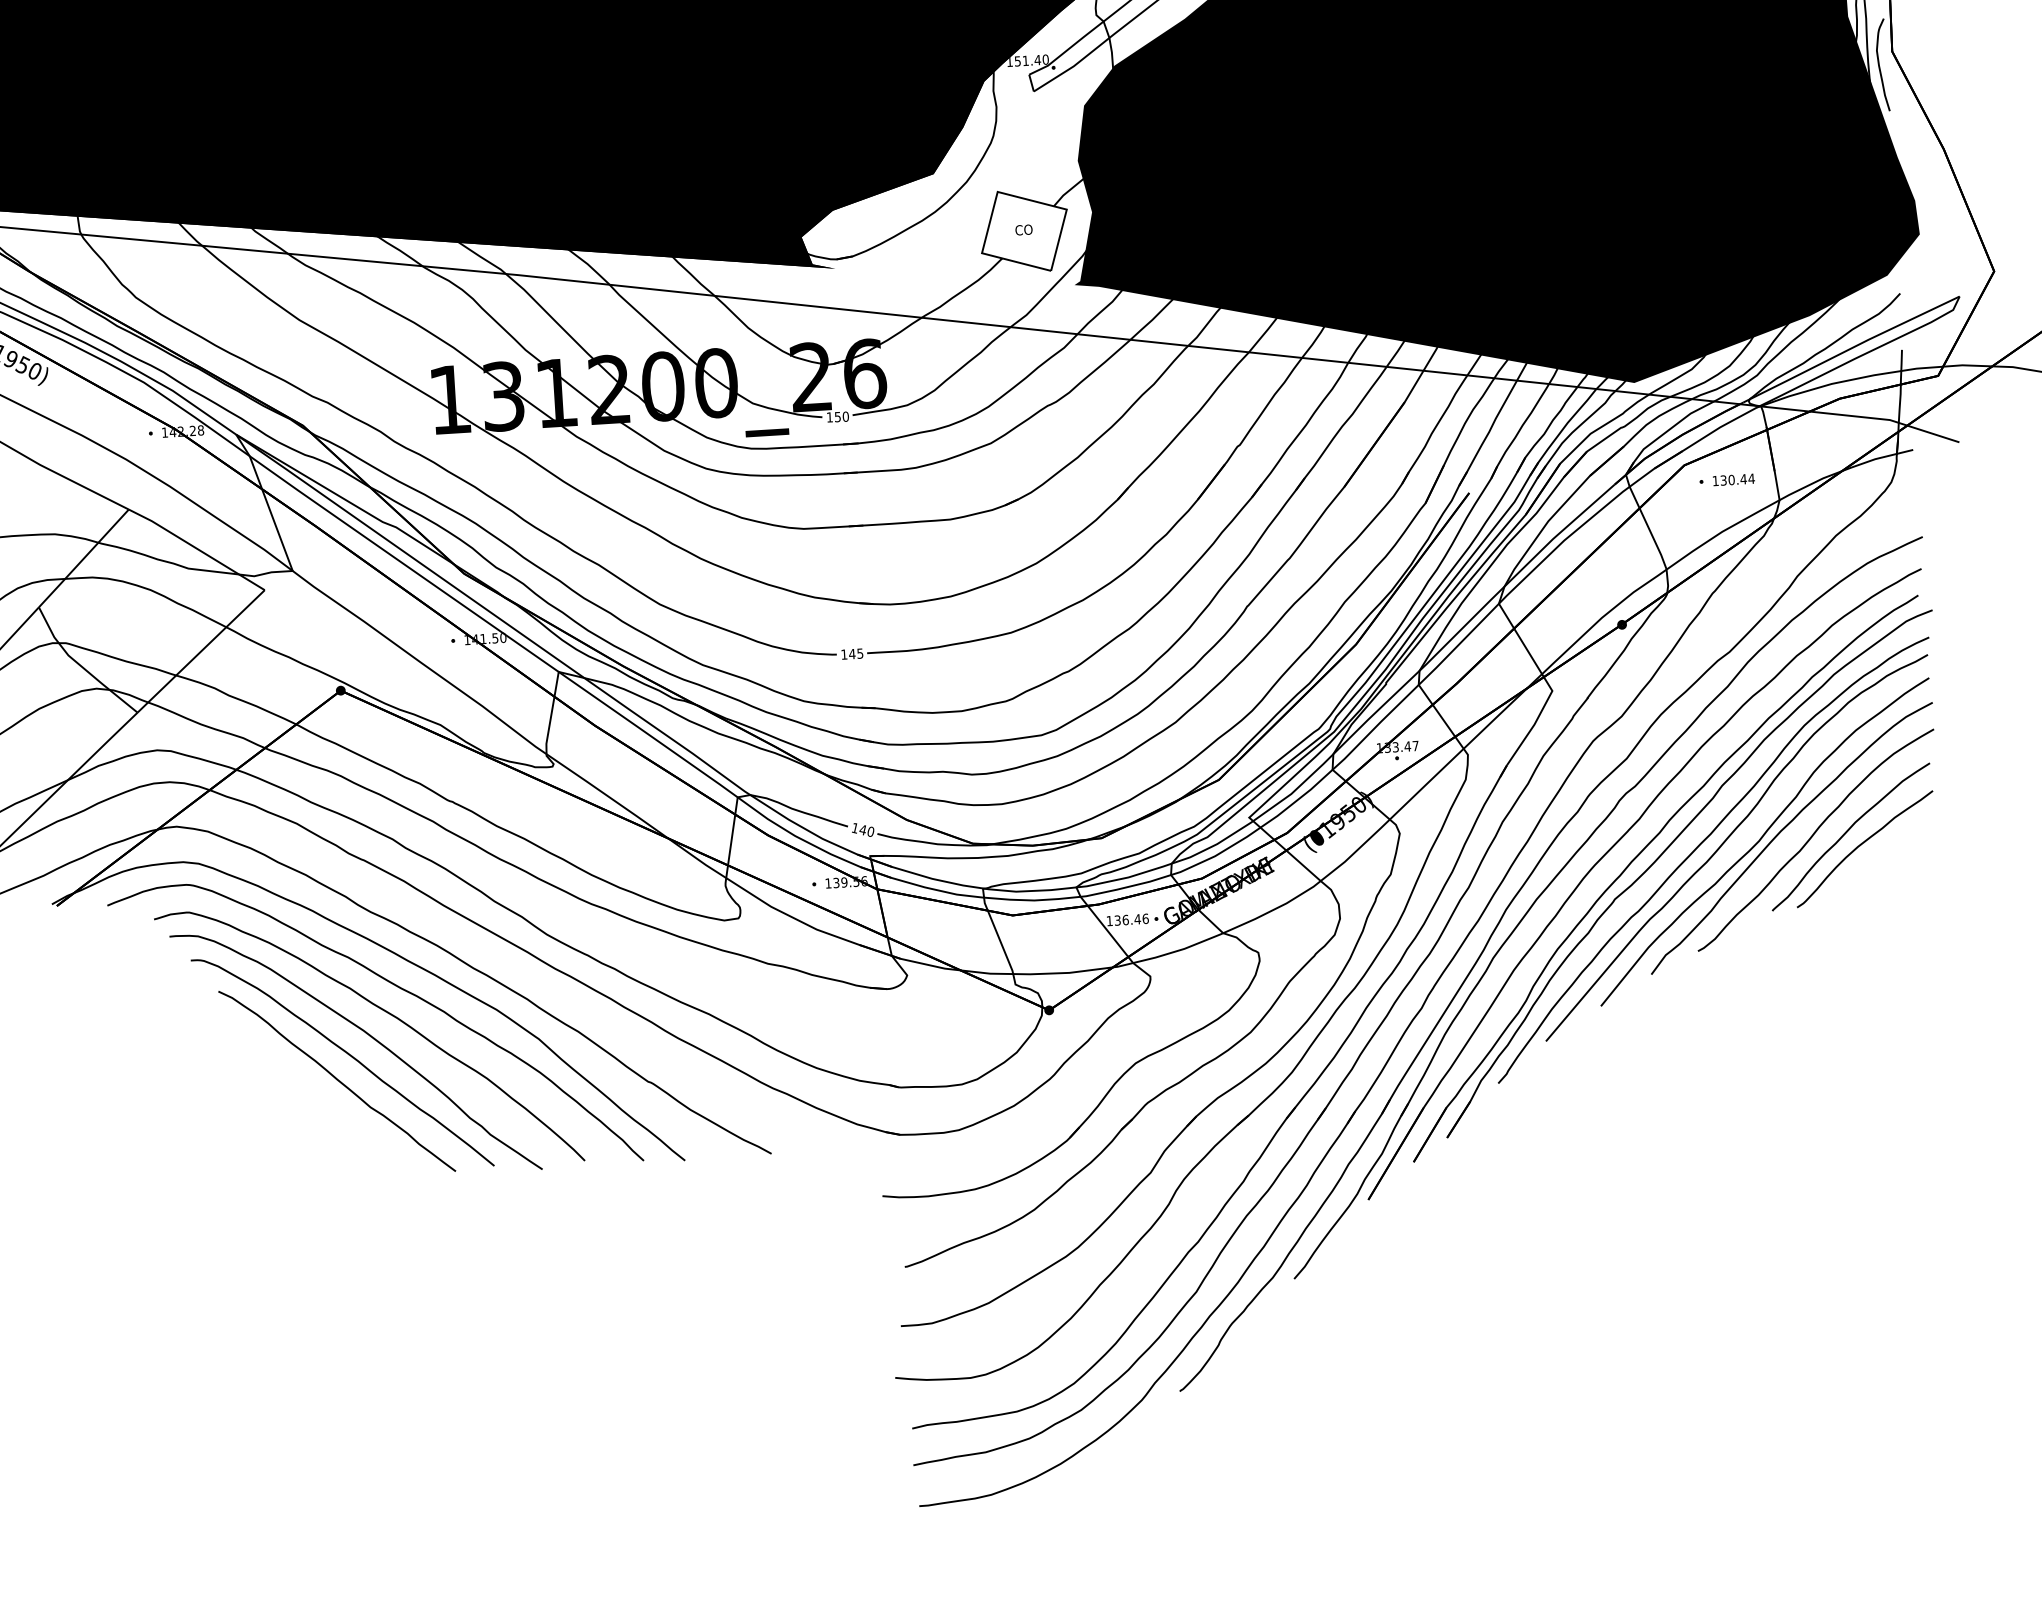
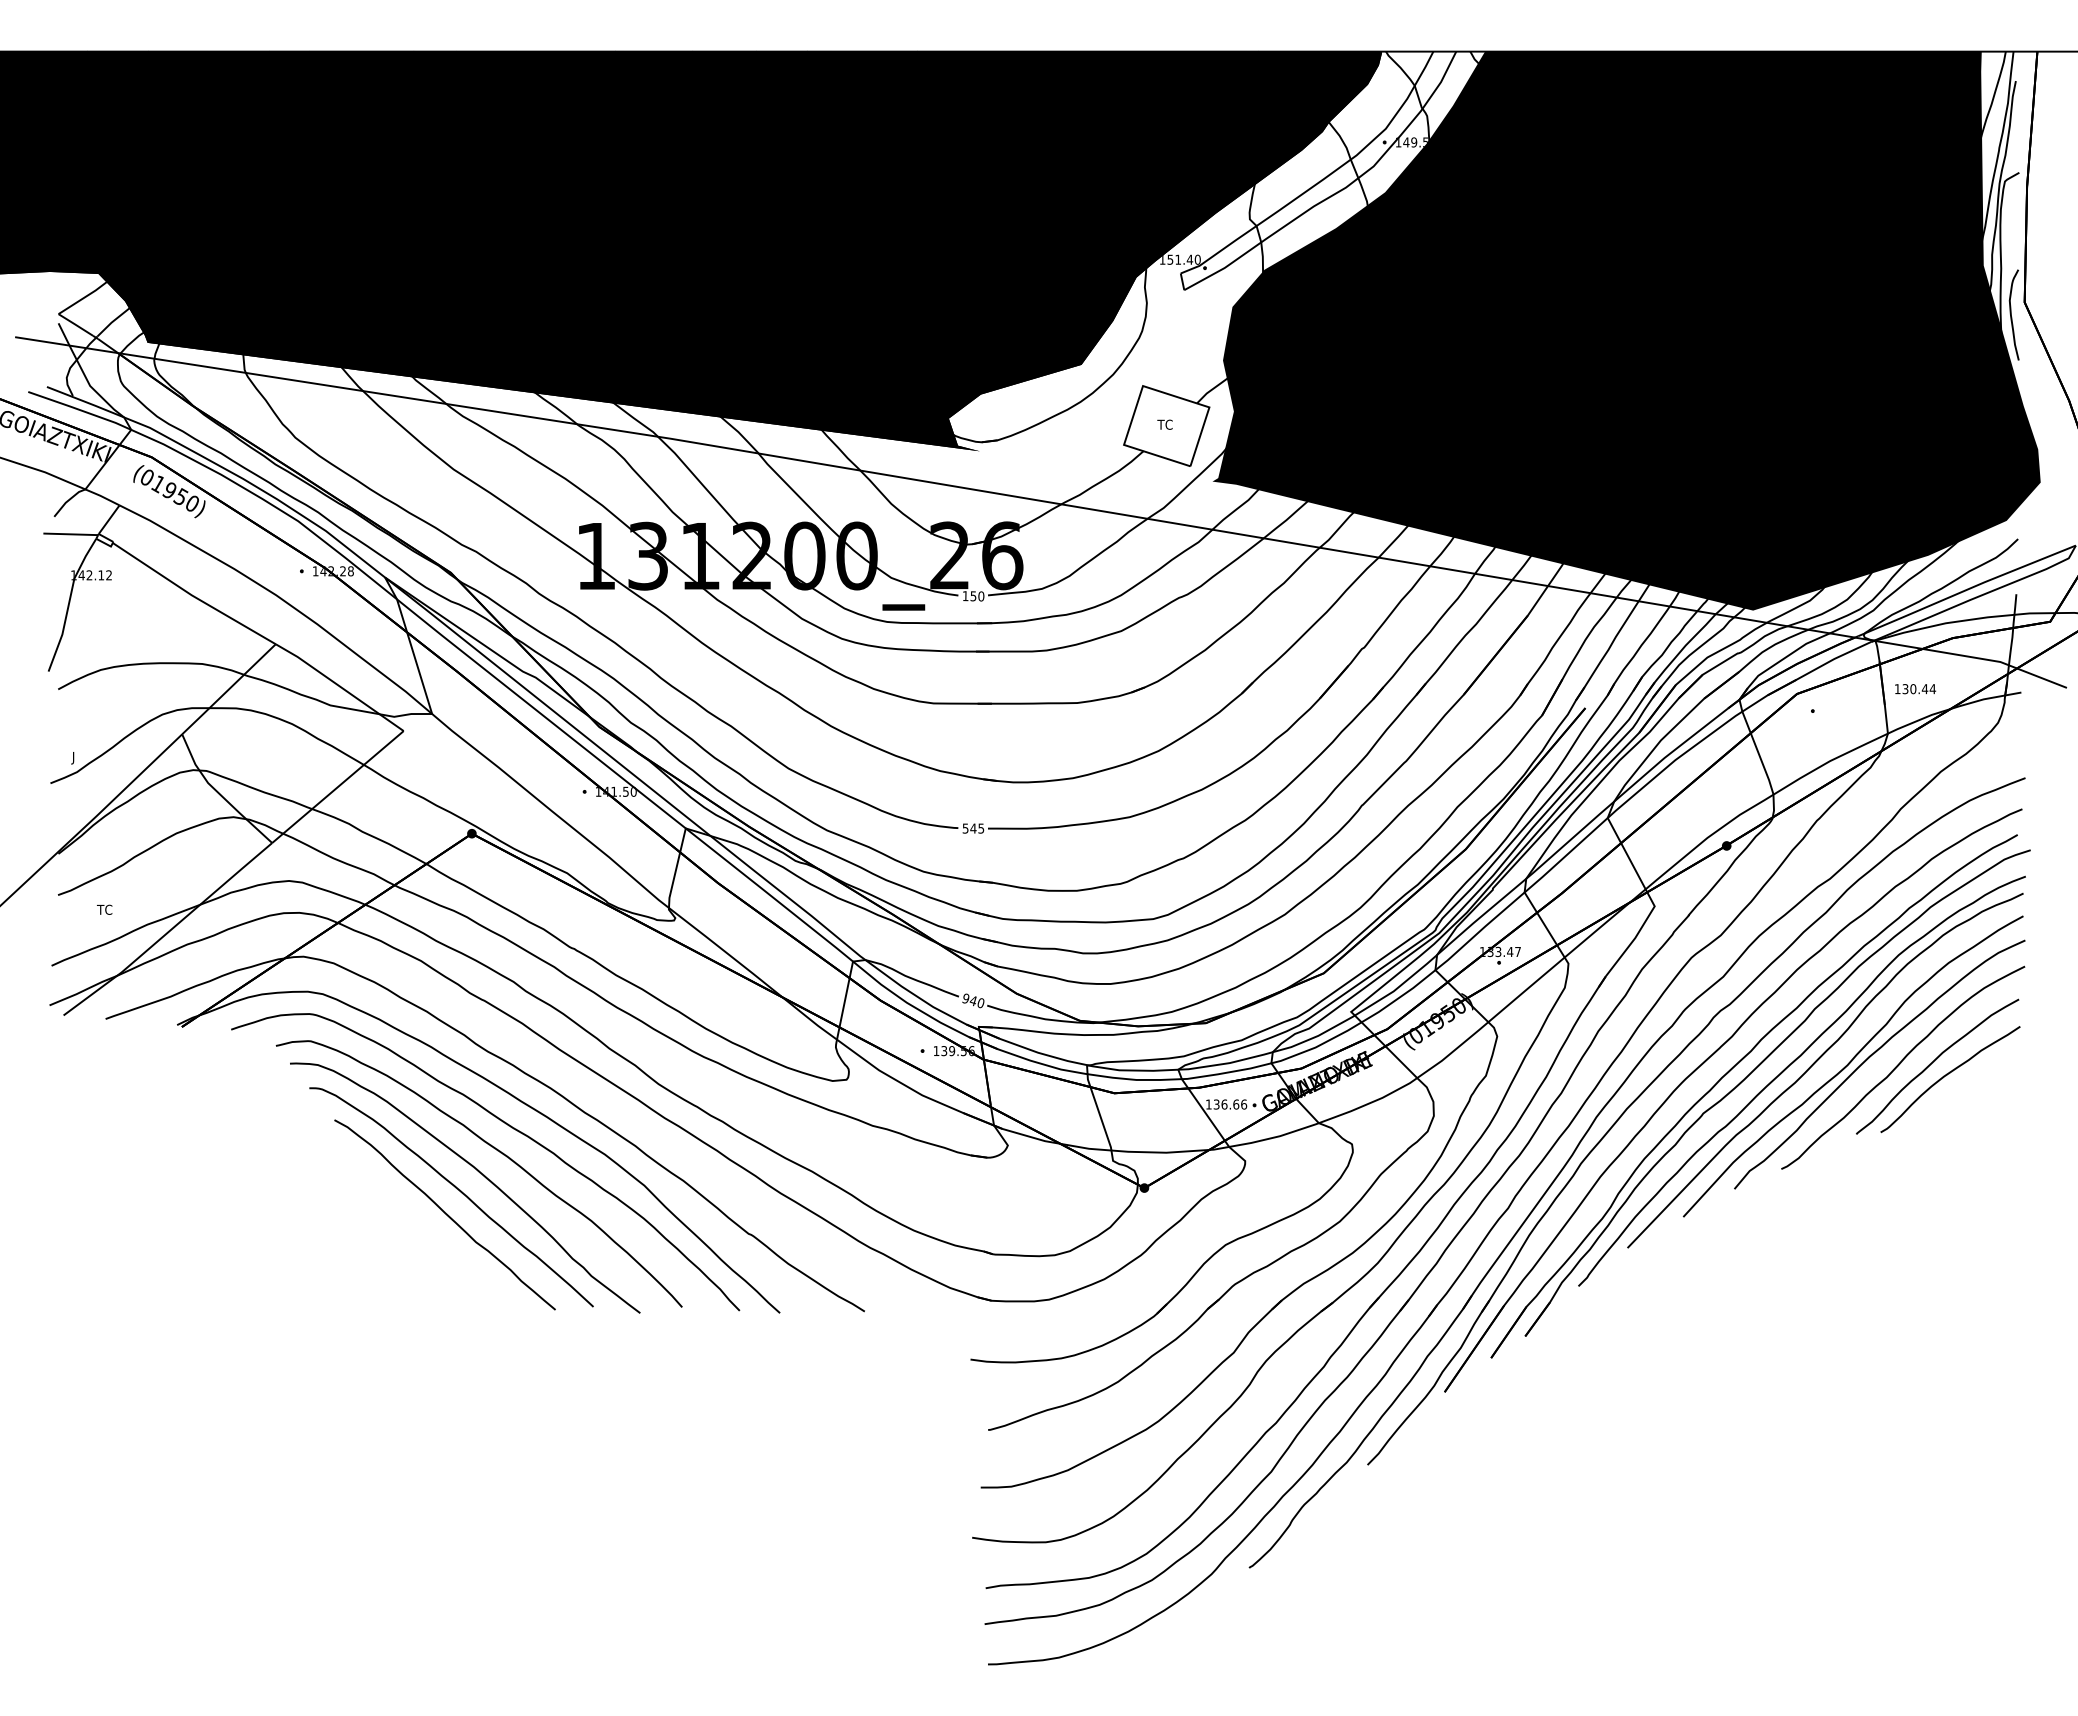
text: (1023, 229) -> (1165, 424), CO -> TC
text: (1733, 480) -> (1915, 689), moved
text: (844, 654) -> (965, 828), 145 -> 545
text: (854, 828) -> (965, 998), 140 -> 940
text: (1137, 919) -> (1236, 1104), 136.46 -> 136.66

